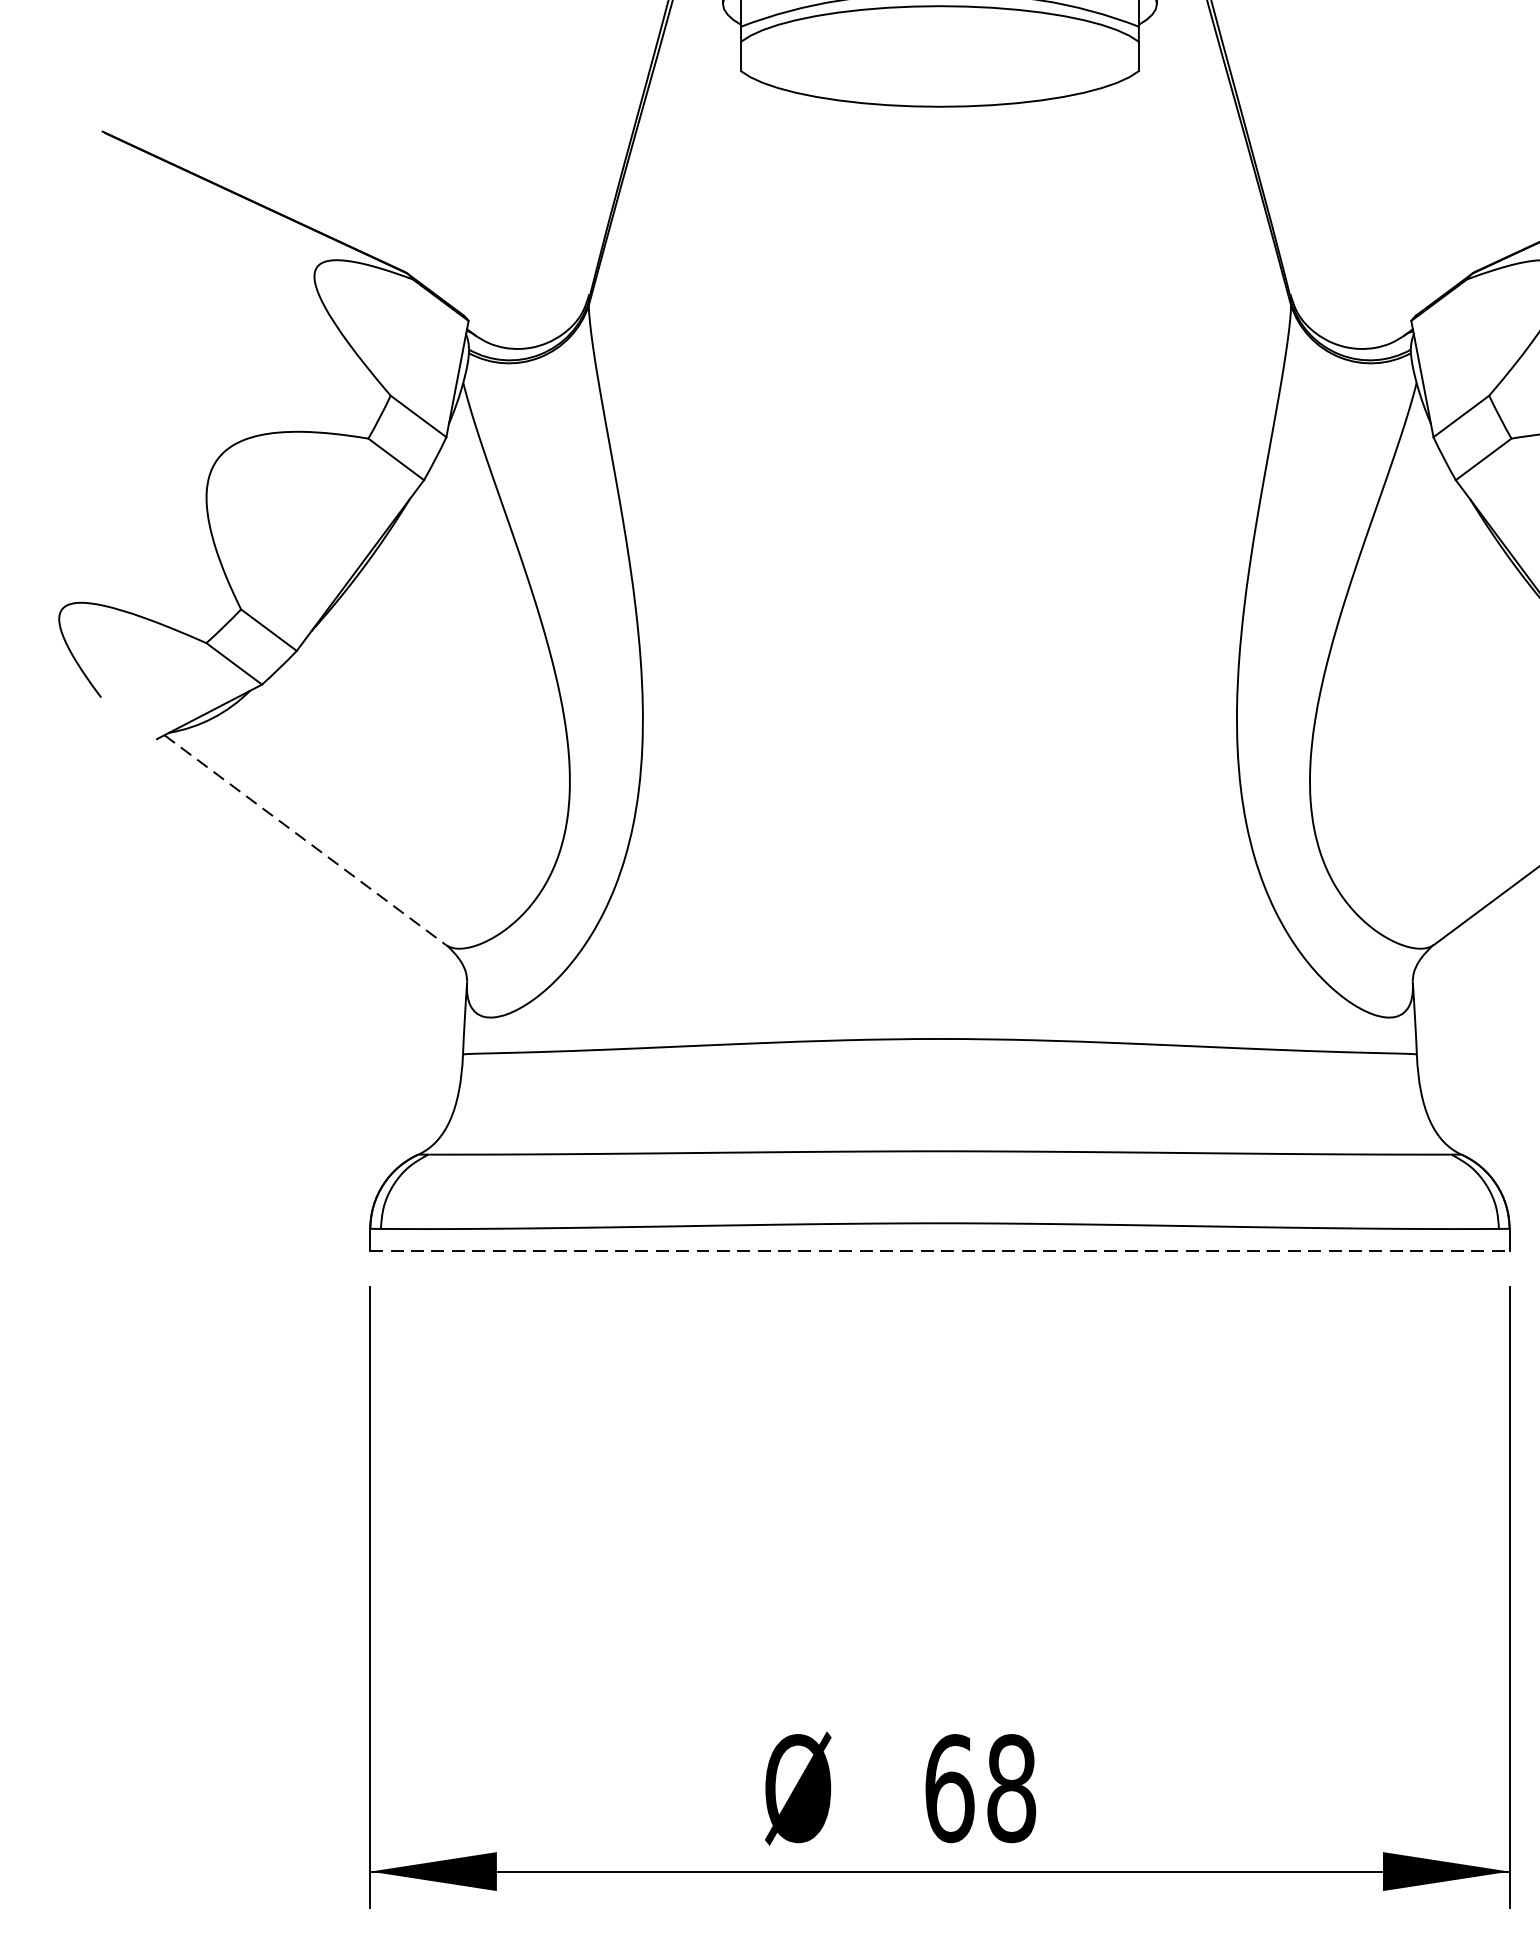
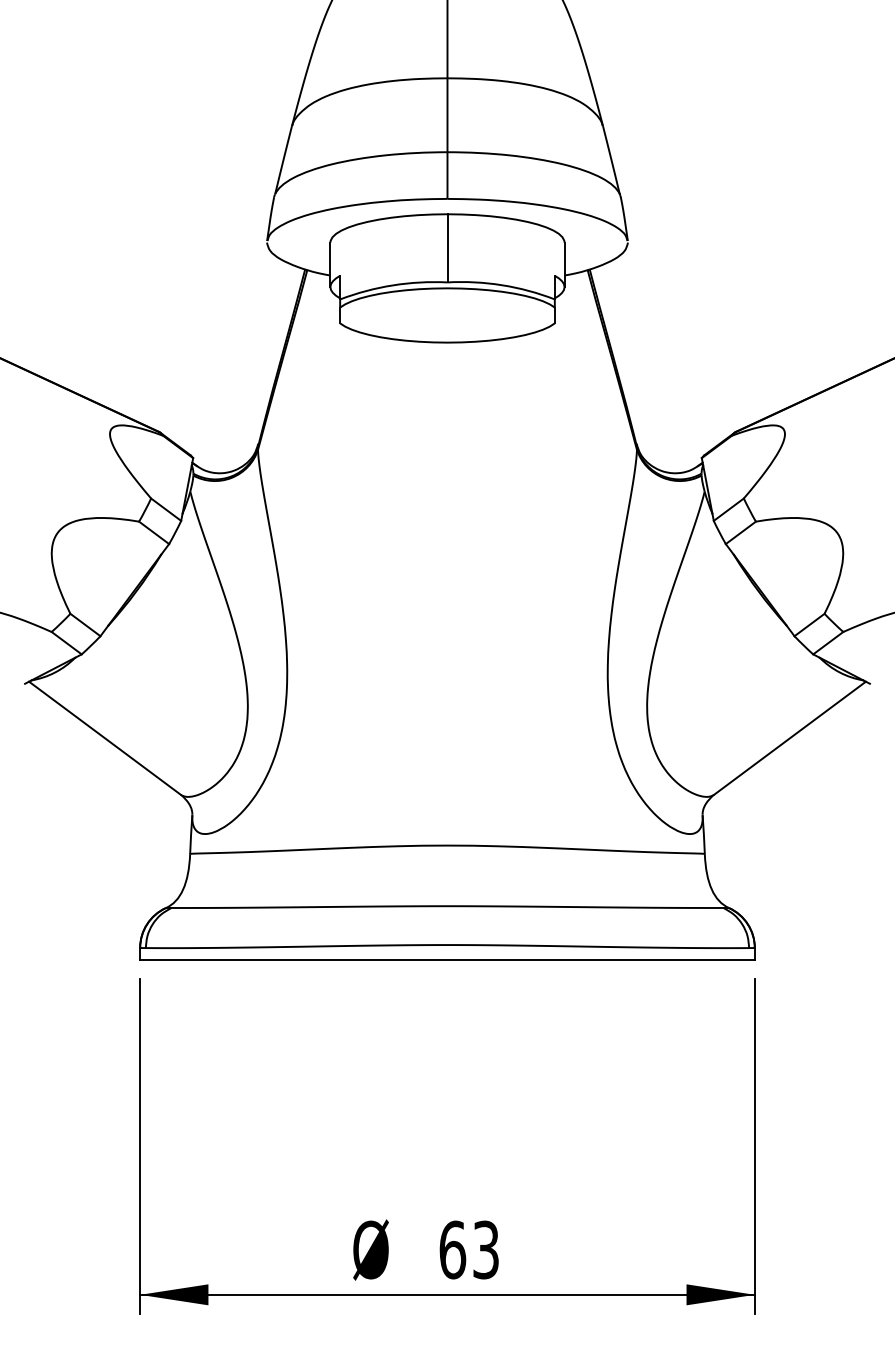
line: (304, 840) -> (104, 738), dashed -> solid
line: (939, 1250) -> (447, 959), dashed -> solid
text: (1012, 1787) -> (486, 1249), 68 -> 63

